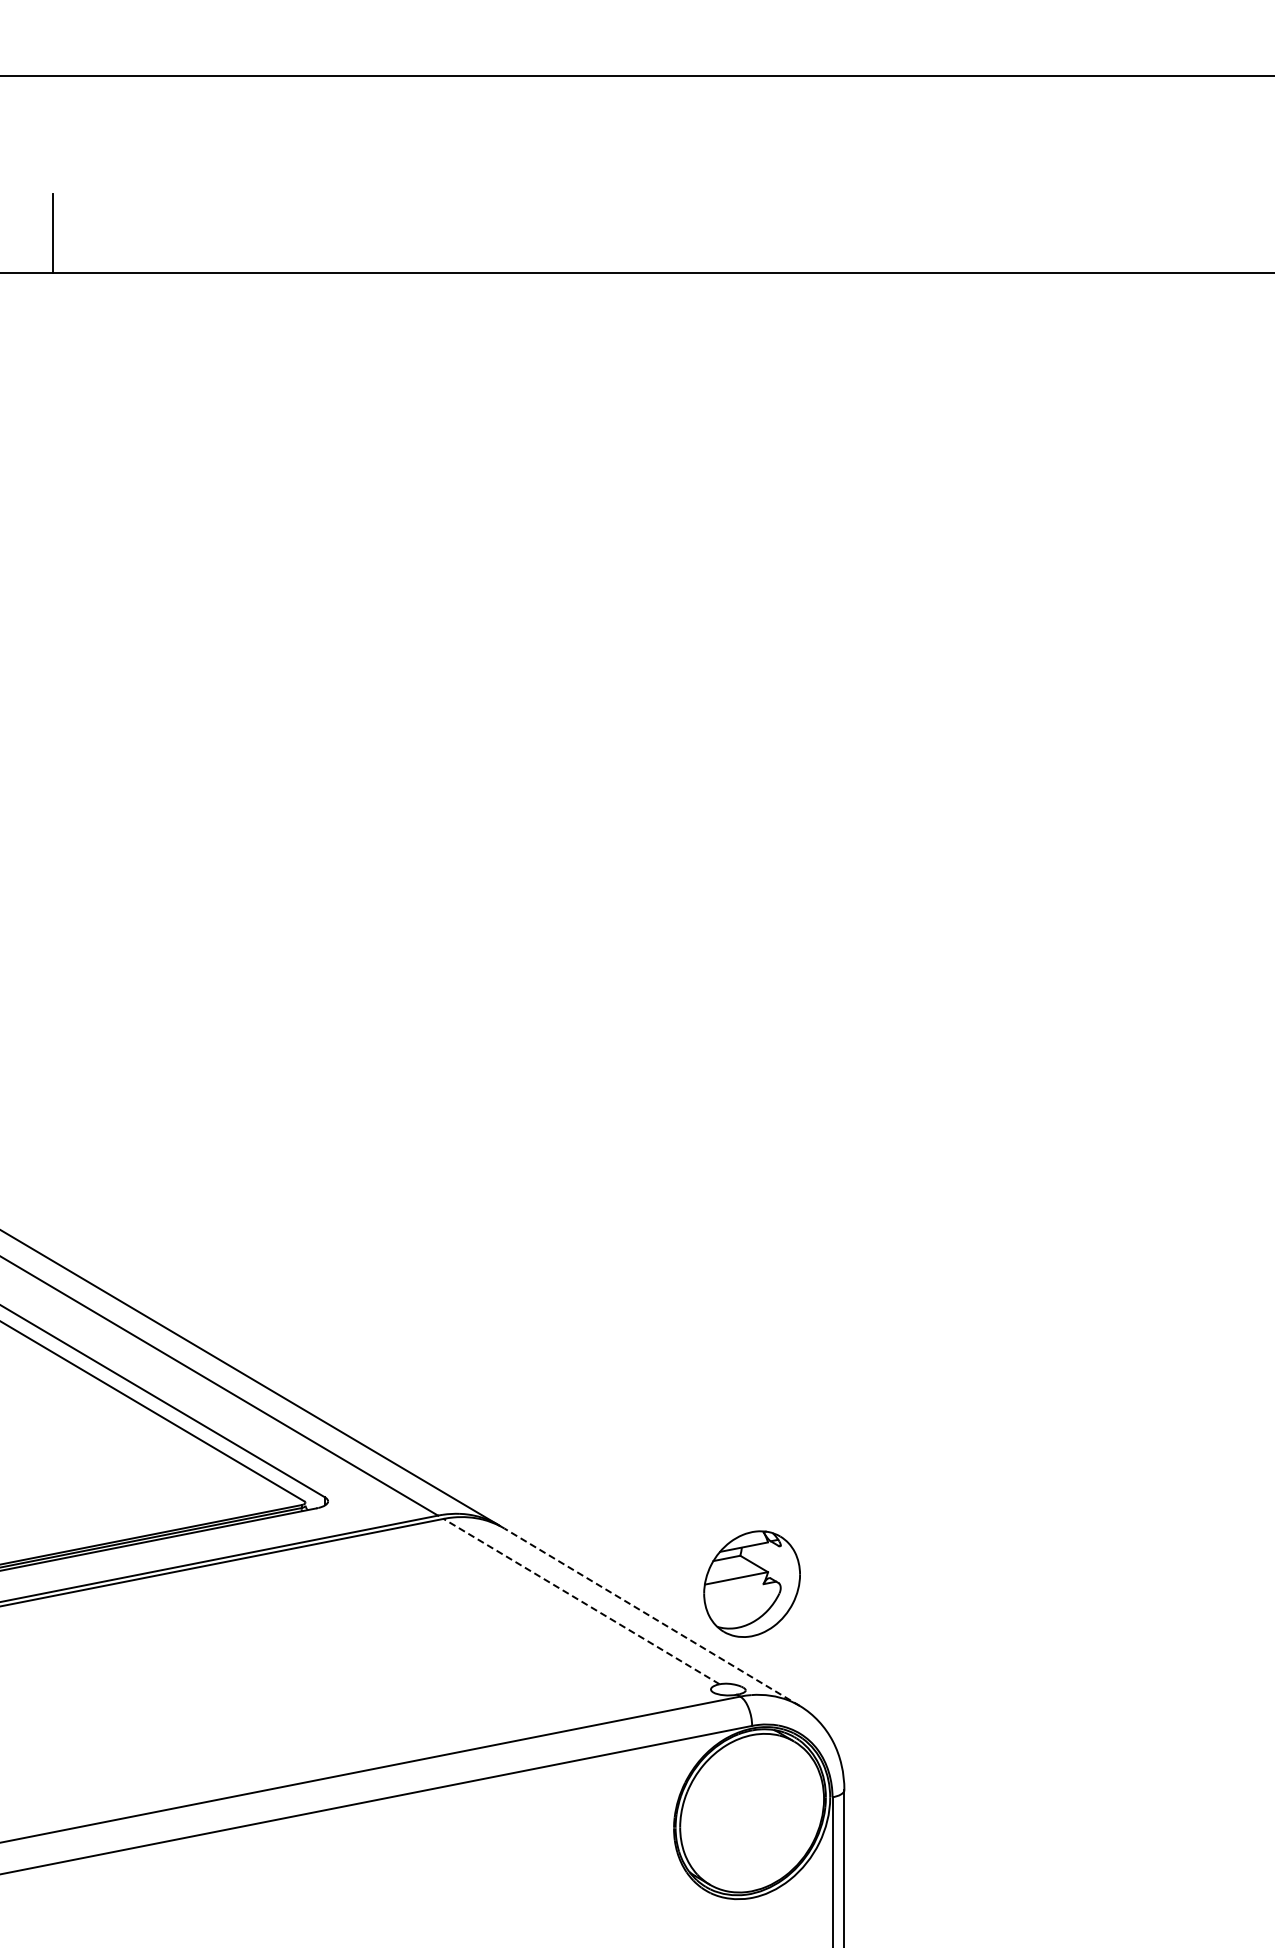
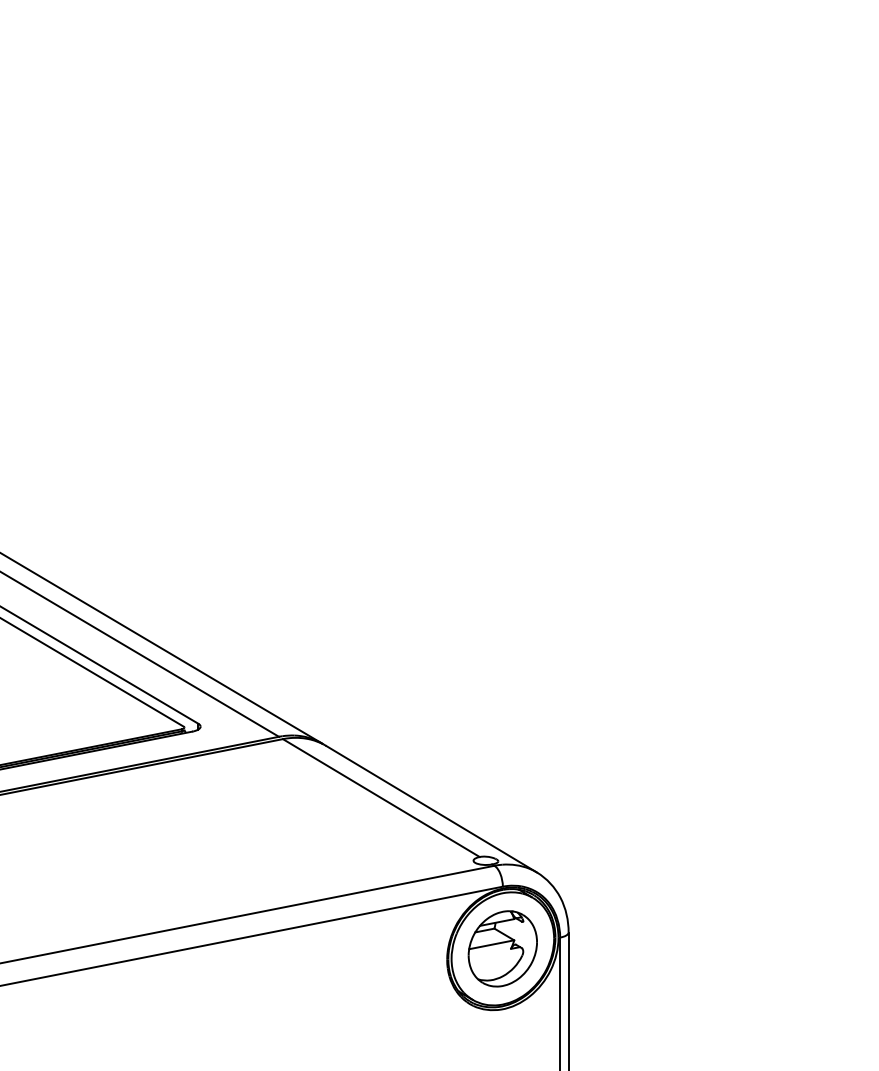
part: (751, 1583) -> (502, 948), moved
line: (581, 1601) -> (381, 798), dashed -> solid
line: (651, 1617) -> (431, 809), dashed -> solid

